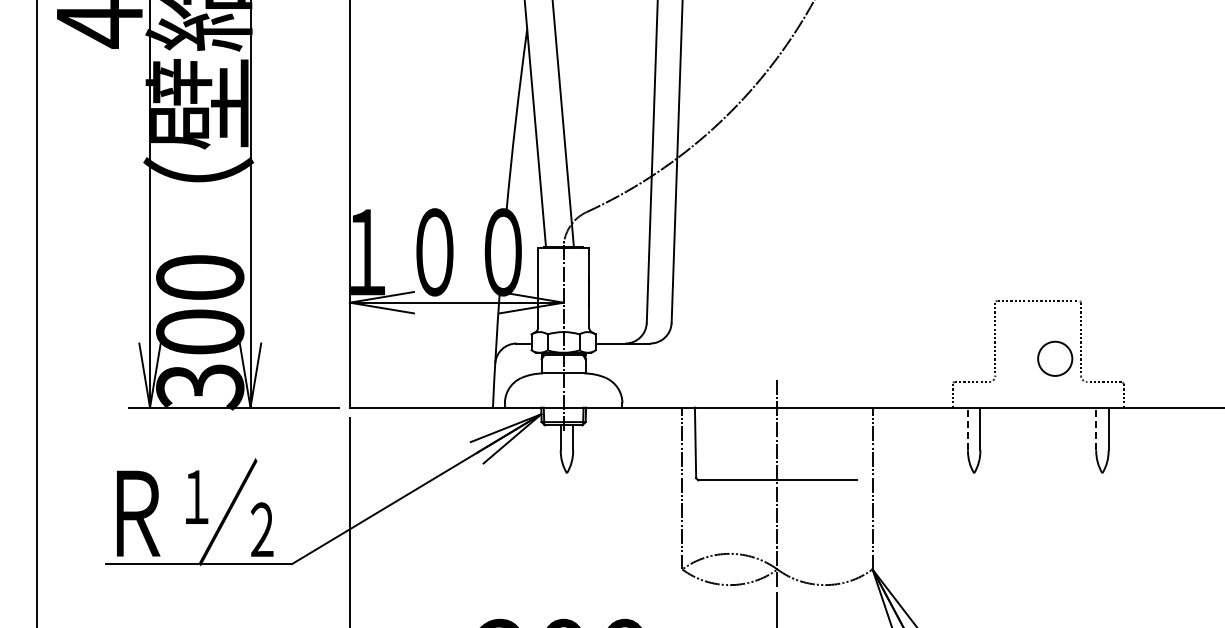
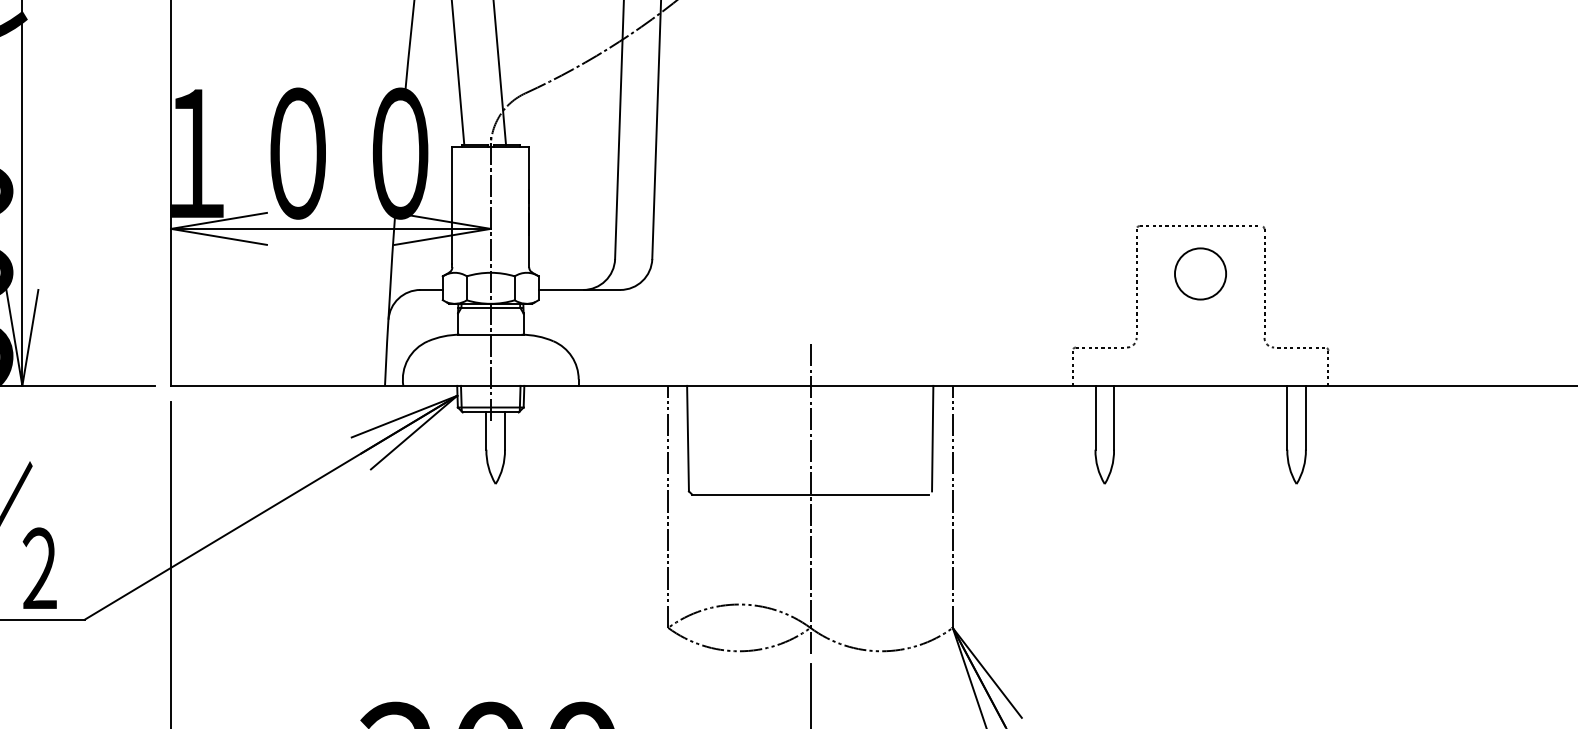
circle: (1055, 358) -> (1200, 273), moved
line: (967, 428) -> (1094, 417), dashed -> solid
line: (1096, 428) -> (1287, 417), dashed -> solid
line: (858, 442) -> (931, 437), added

